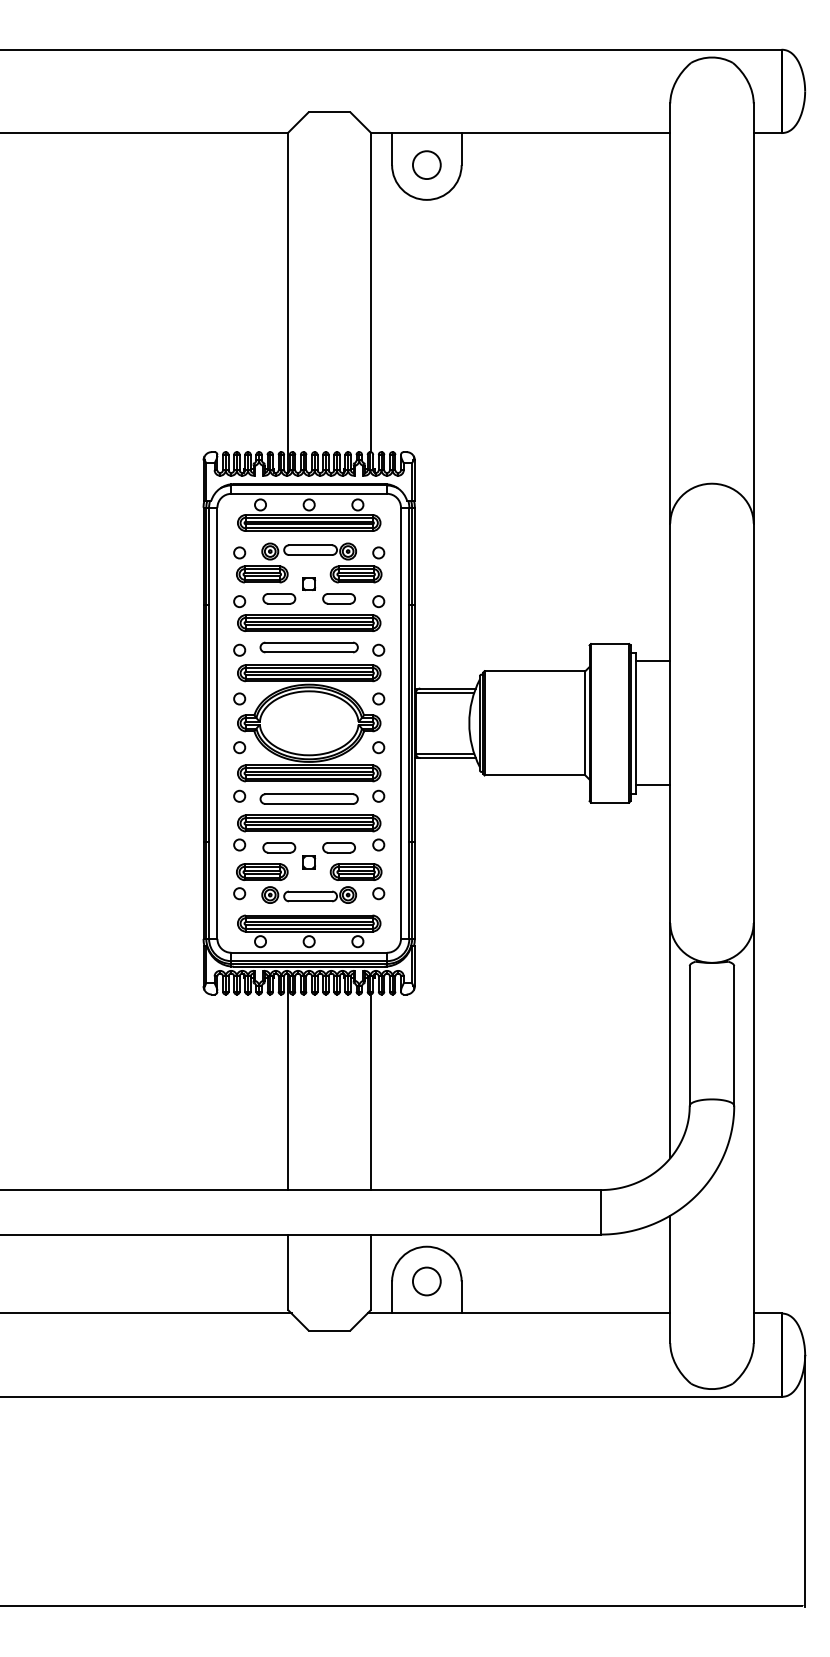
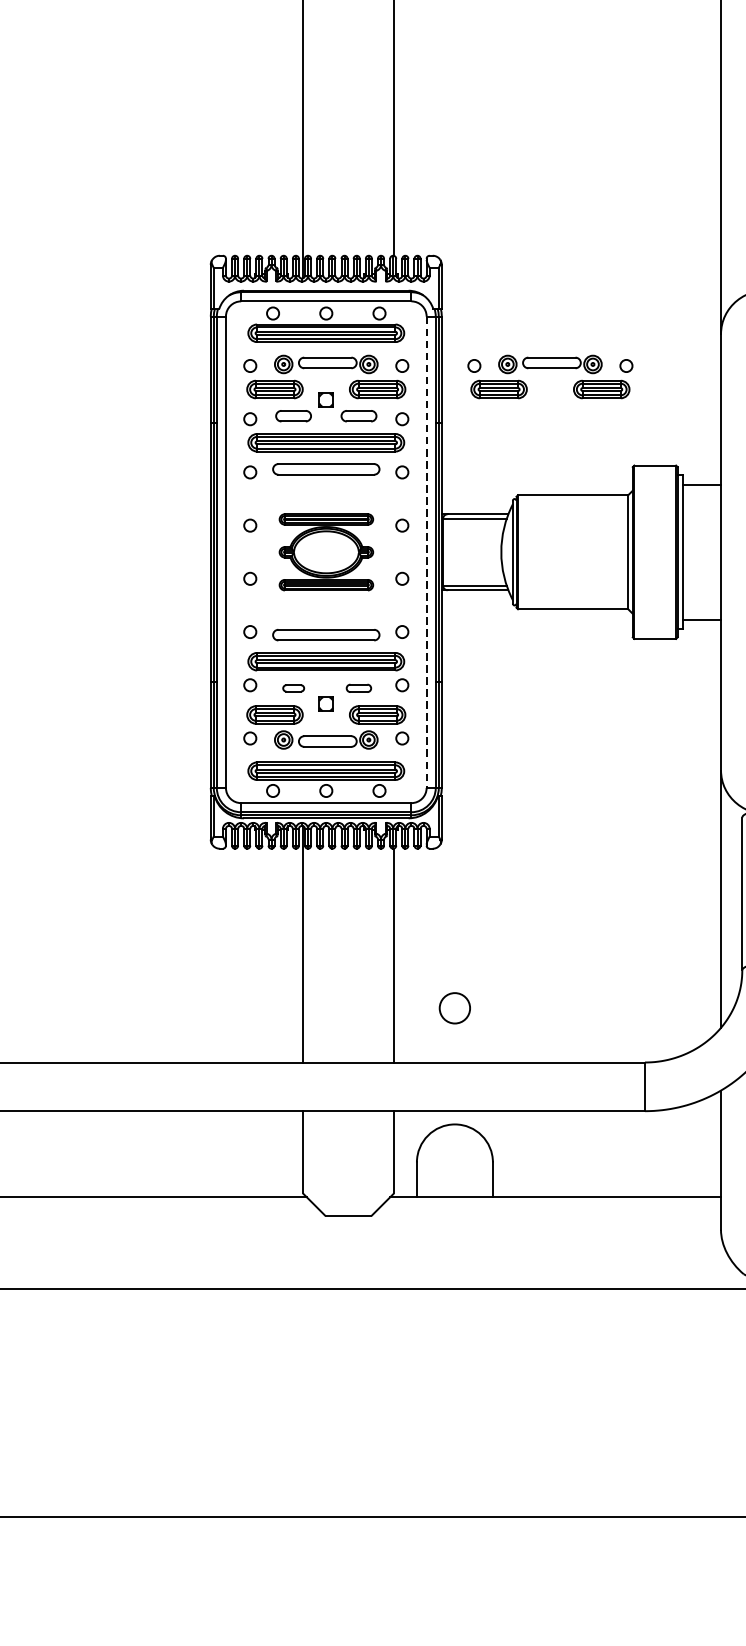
part: (514, 555) -> (550, 368), added
part: (309, 723) -> (326, 552), size x0.6
line: (401, 723) -> (427, 552), solid -> dashed
part: (279, 847) -> (293, 688), size x0.6
part: (338, 847) -> (358, 688), size x0.7
circle: (426, 1281) -> (454, 1008), moved

